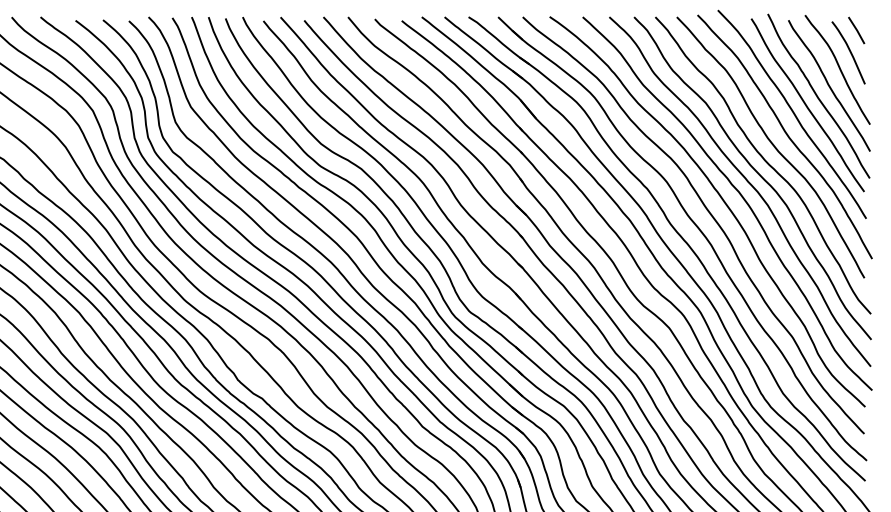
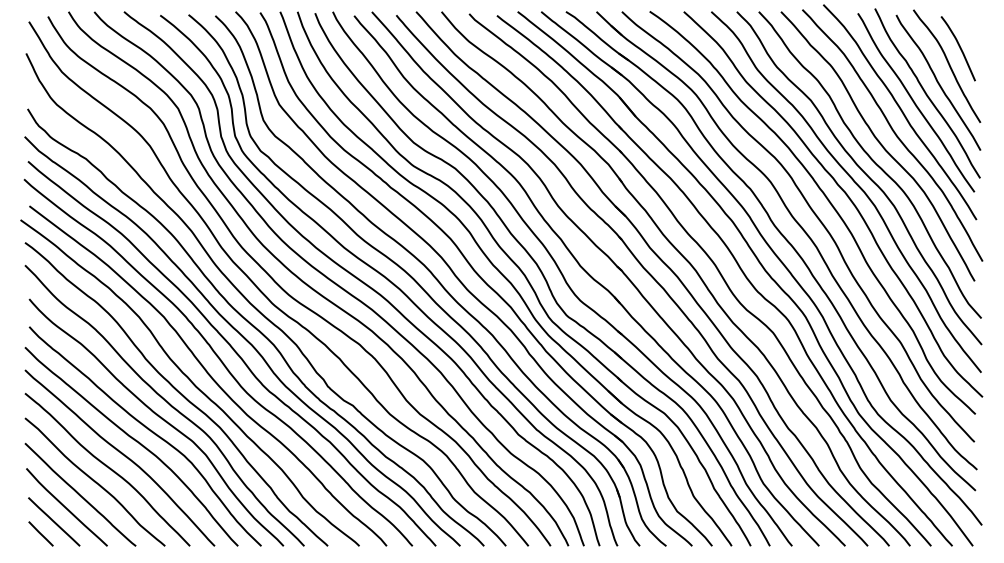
line: (856, 30) -> (966, 25), removed

